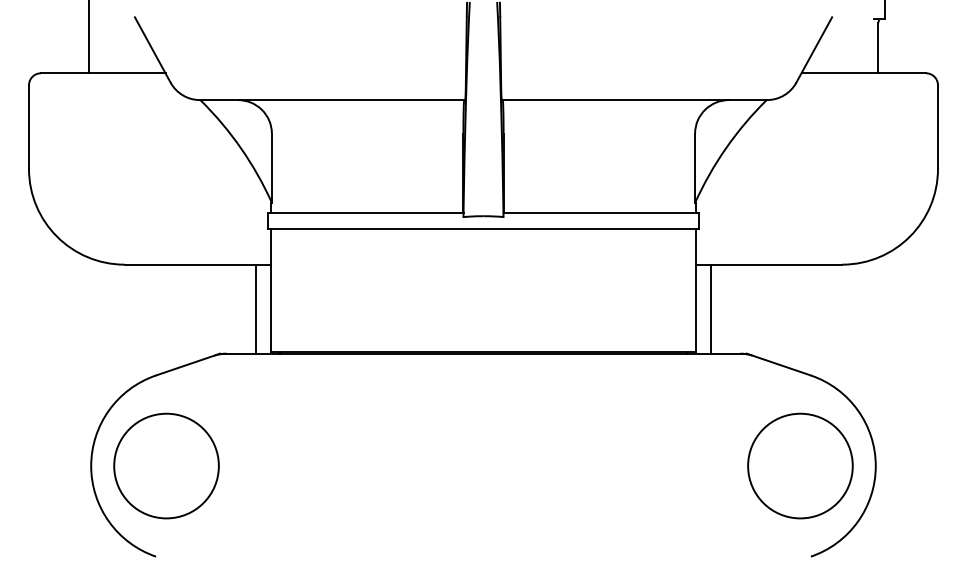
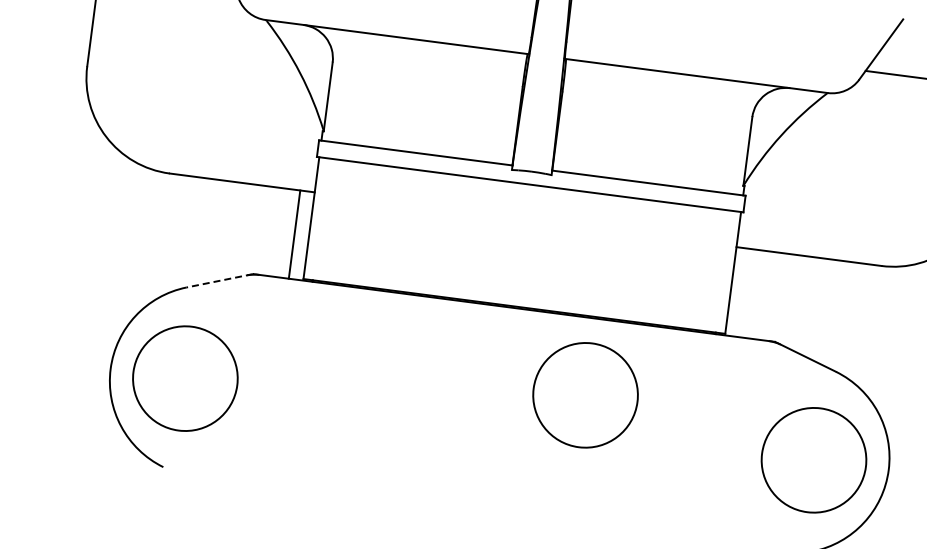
line: (710, 308) -> (745, 292), removed
line: (188, 364) -> (220, 280), solid -> dashed
circle: (565, 430) -> (585, 394), added

